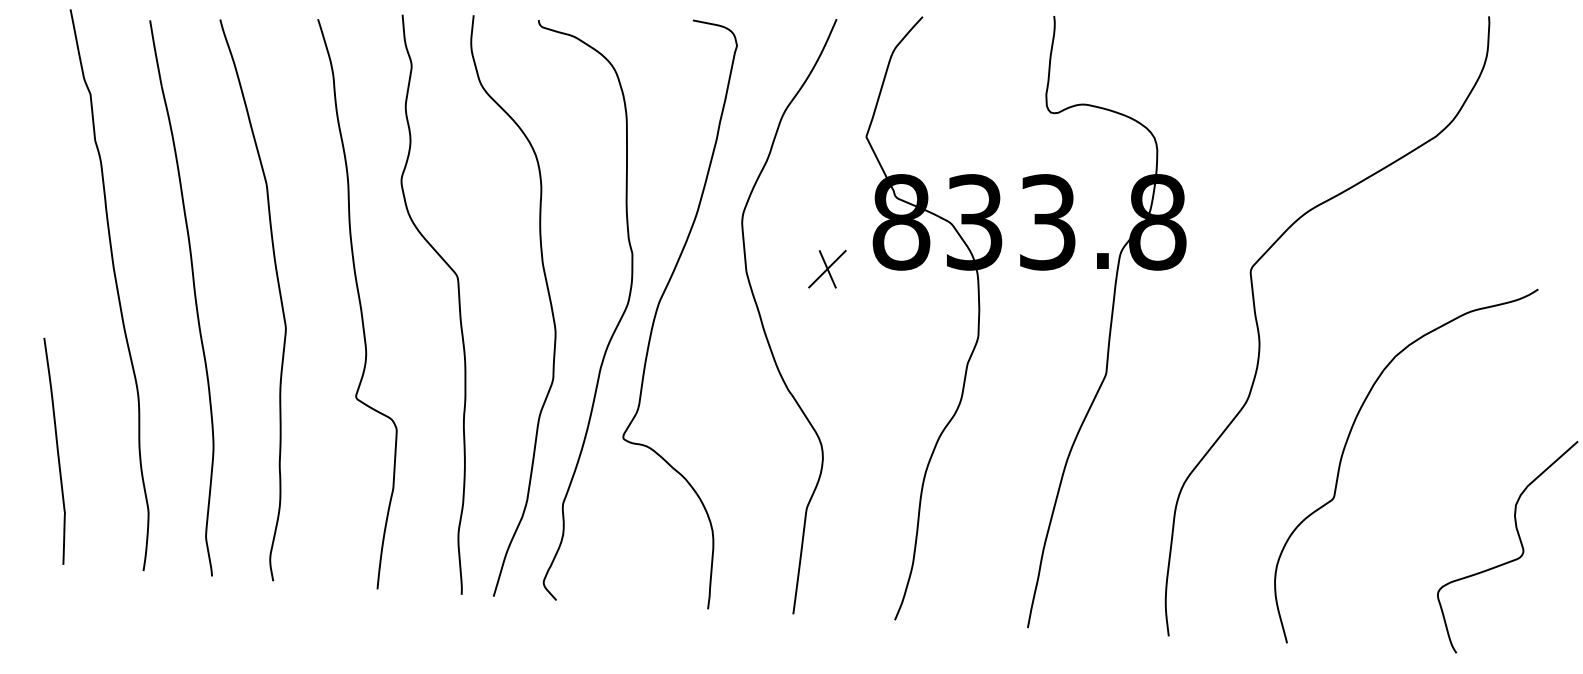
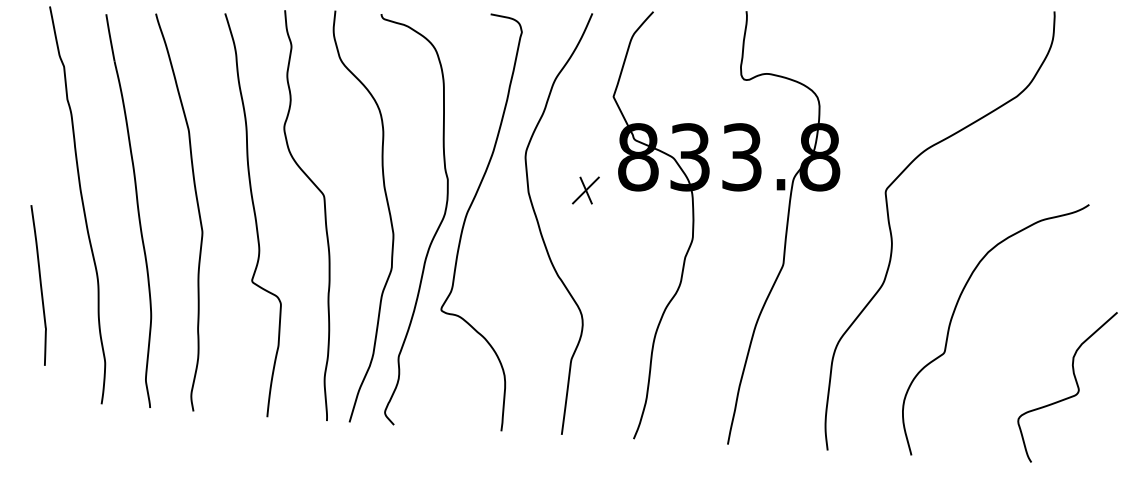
curve: (57, 451) -> (40, 285), moved

